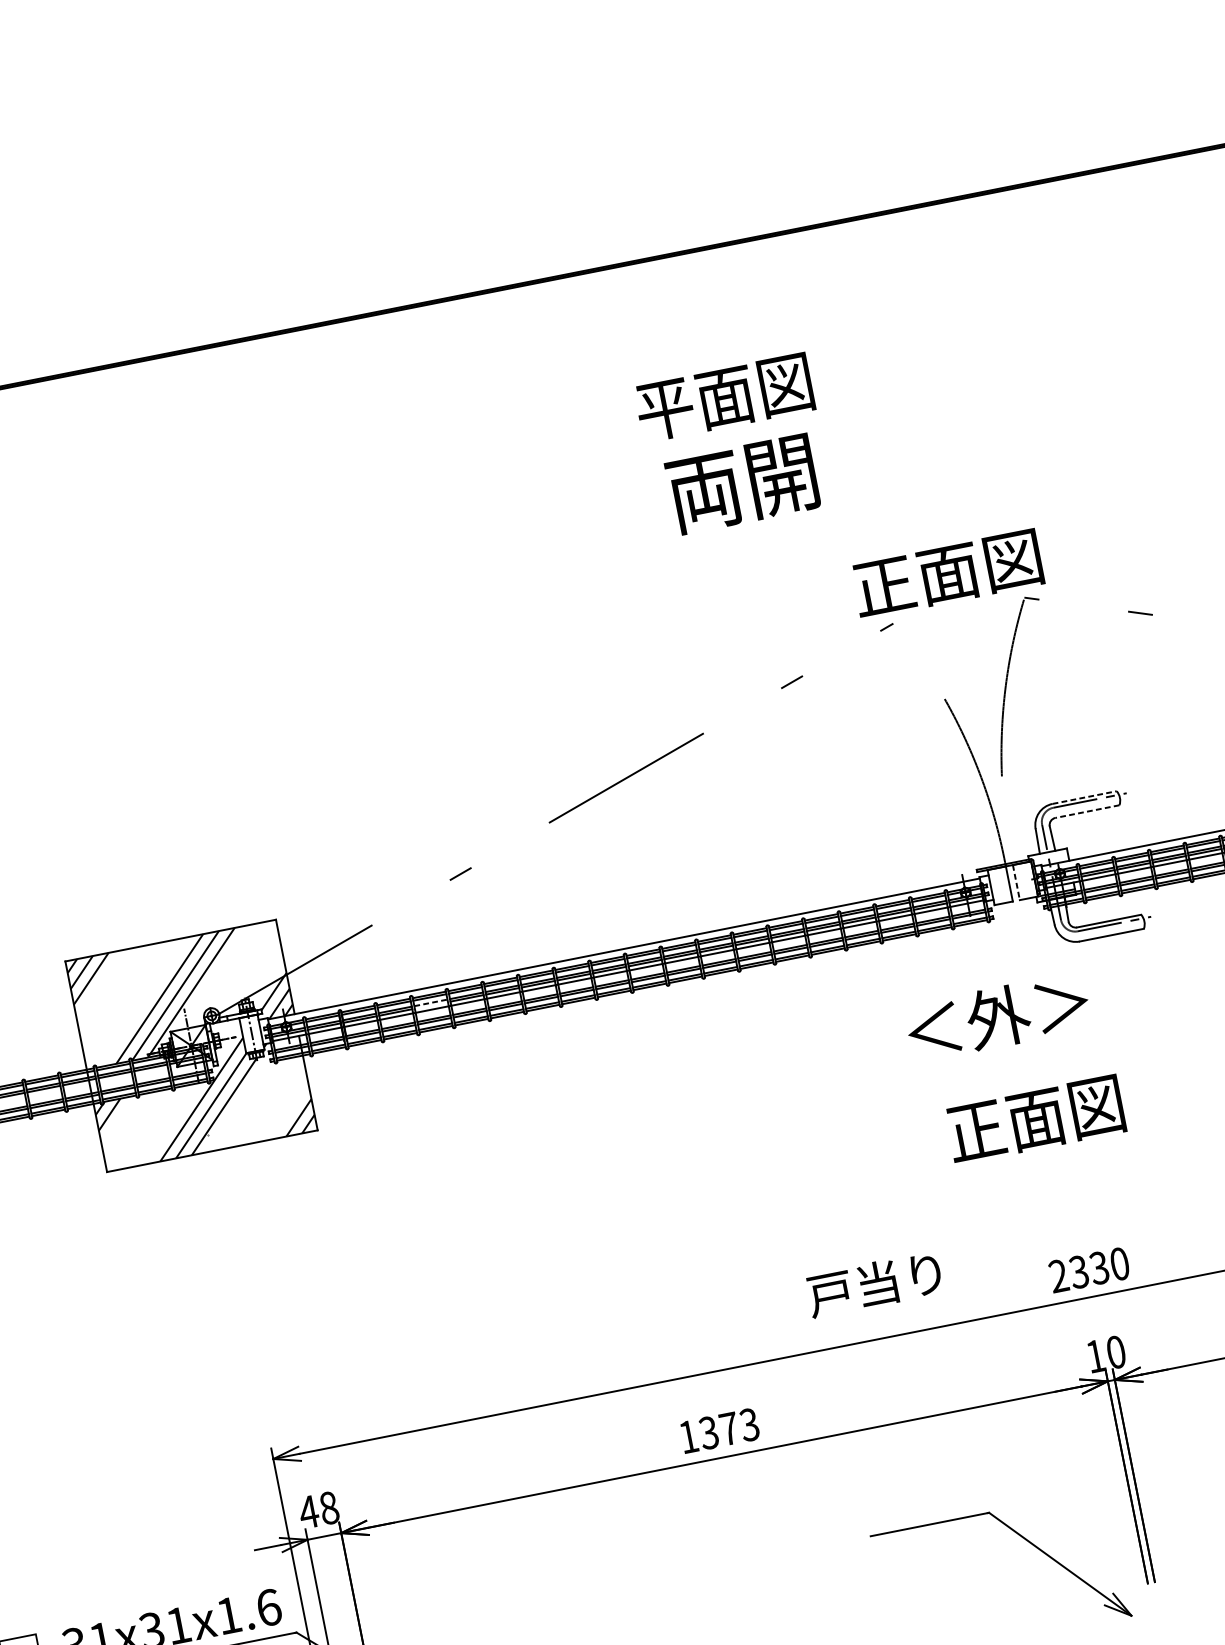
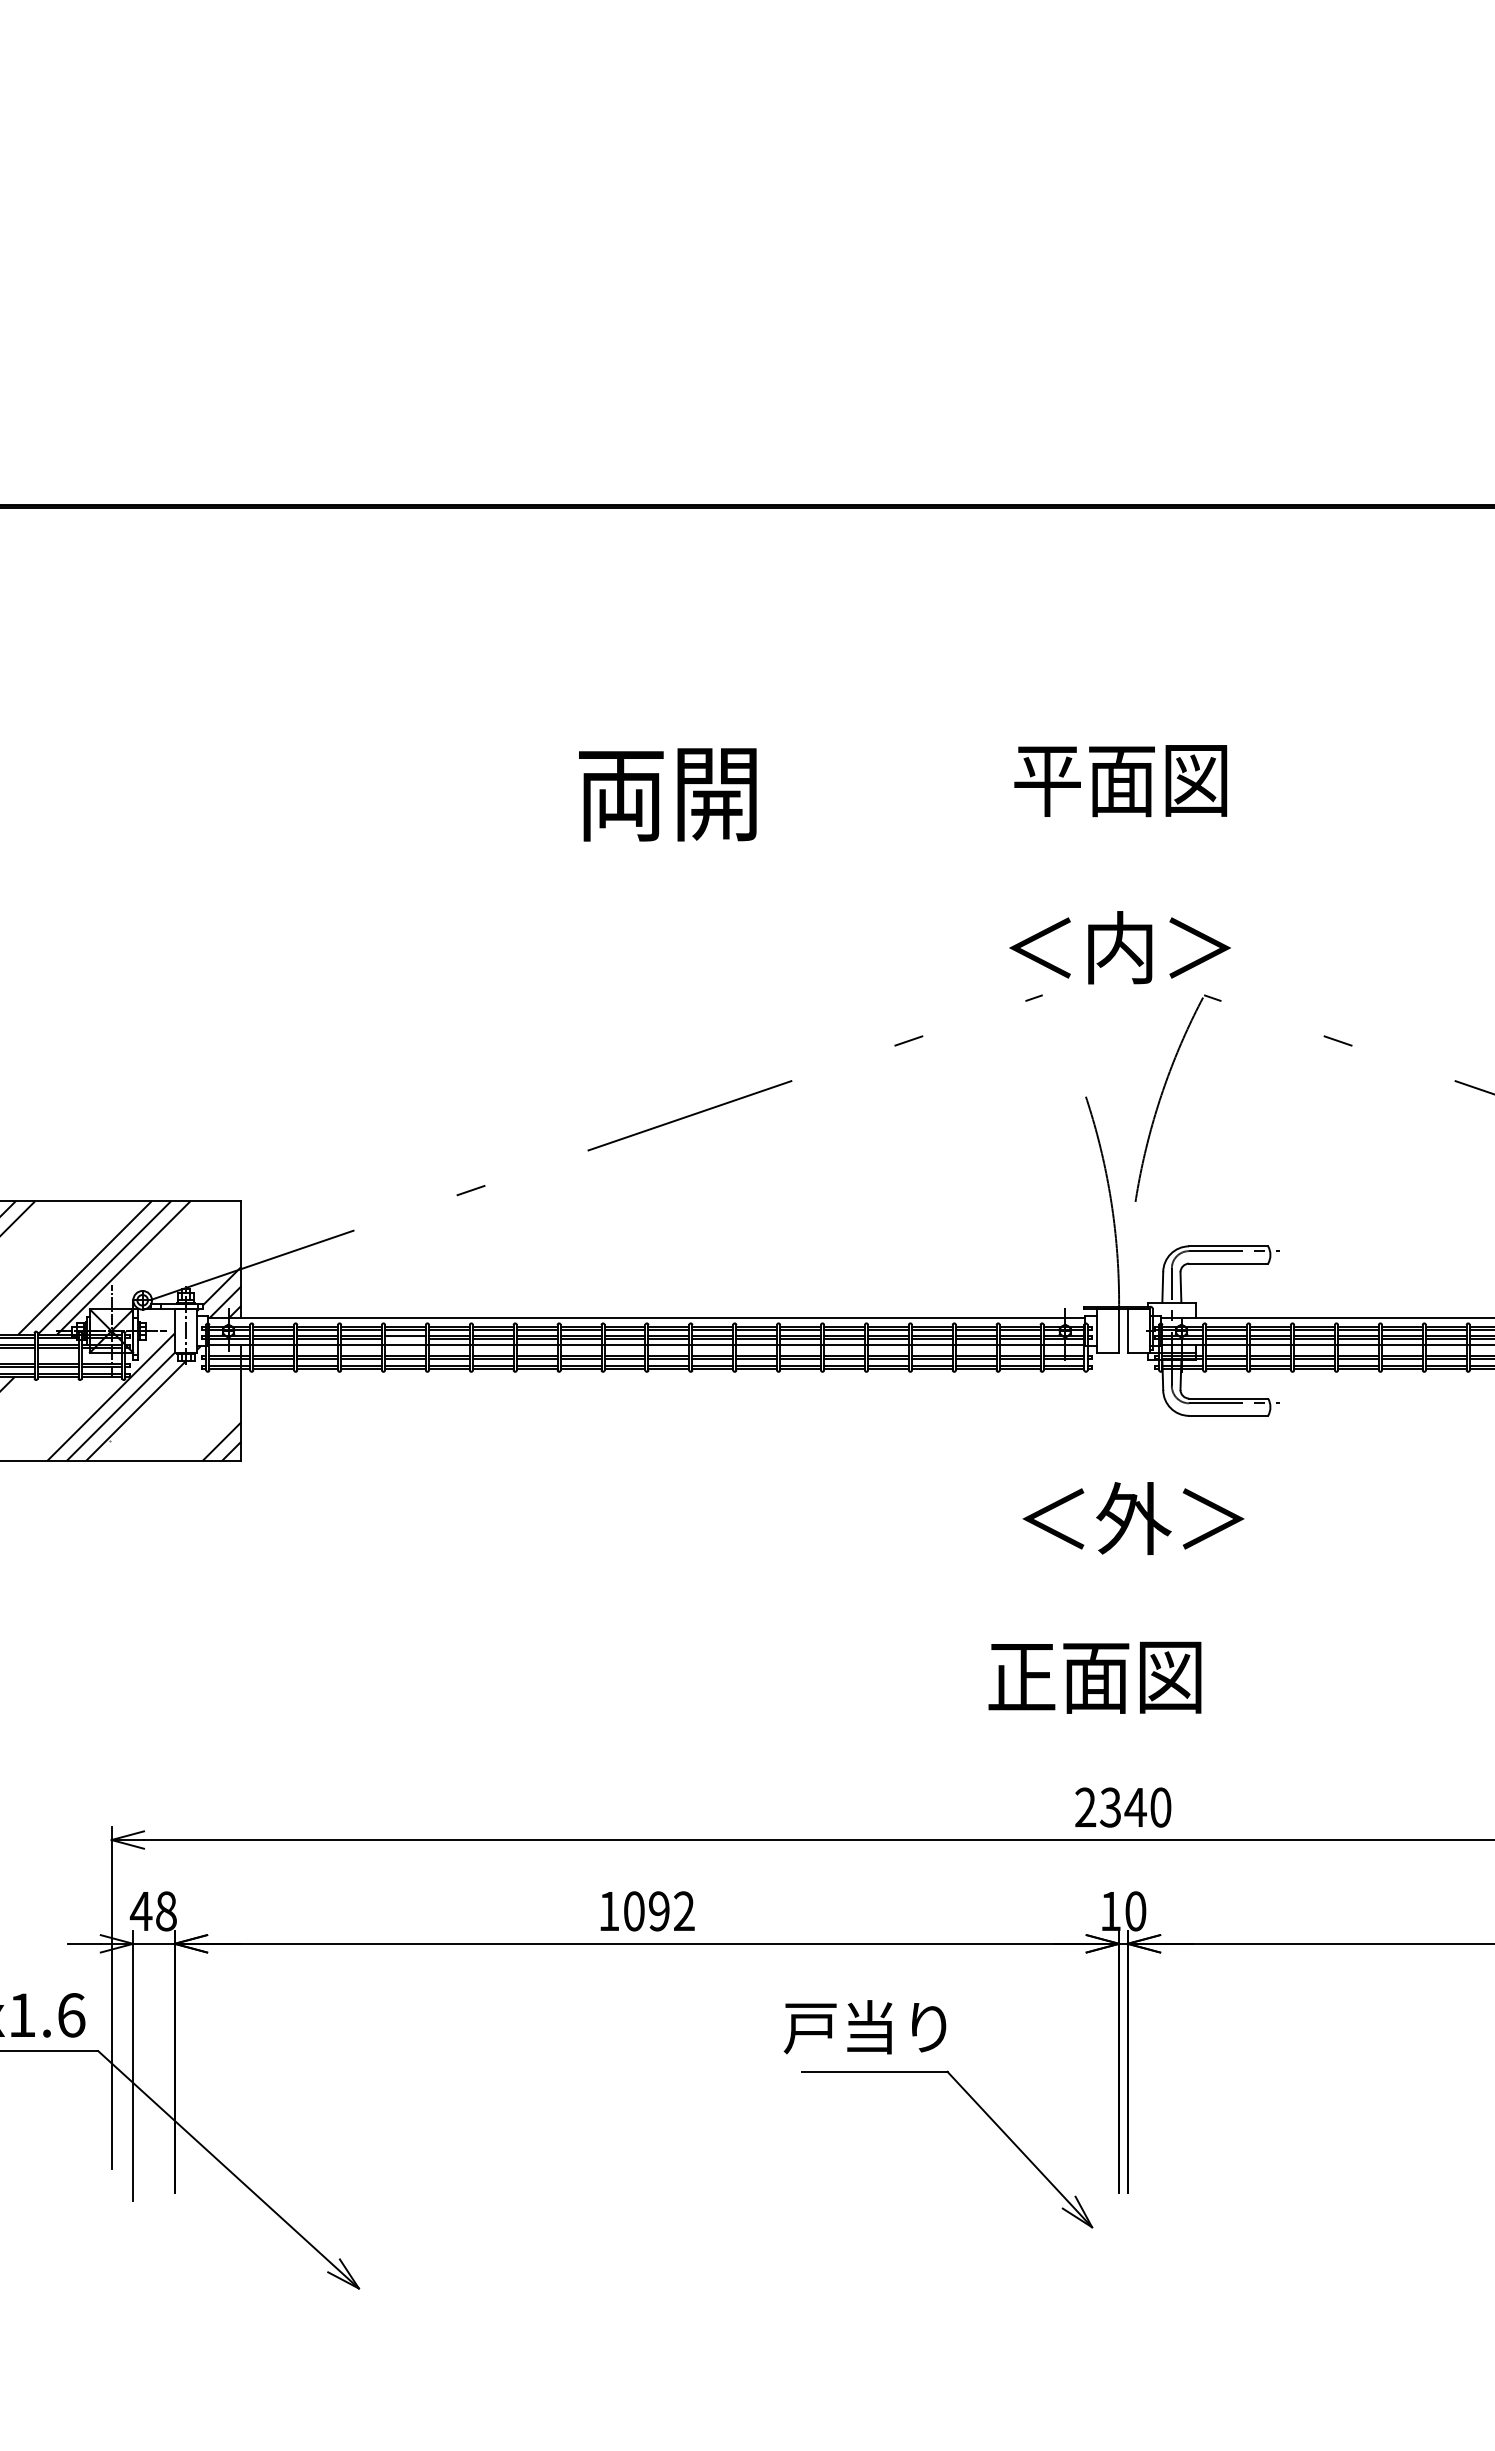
text: (724, 398) -> (1120, 781), moved
text: (742, 484) -> (667, 794), moved
text: (947, 572) -> (1118, 947), 正面図 -> ＜内＞
line: (1085, 797) -> (1229, 1246), dashed -> solid
line: (1087, 811) -> (1228, 1263), dashed -> solid
line: (1016, 882) -> (1127, 1331), dashed -> solid
line: (430, 1003) -> (405, 1336), dashed -> solid
text: (998, 1017) -> (1133, 1518), moved
text: (1035, 1119) -> (1094, 1677), moved
text: (1099, 1268) -> (1135, 1807), 2330 -> 2340
text: (873, 1284) -> (864, 2027), moved
text: (728, 1429) -> (658, 1911), 1373 -> 1092

